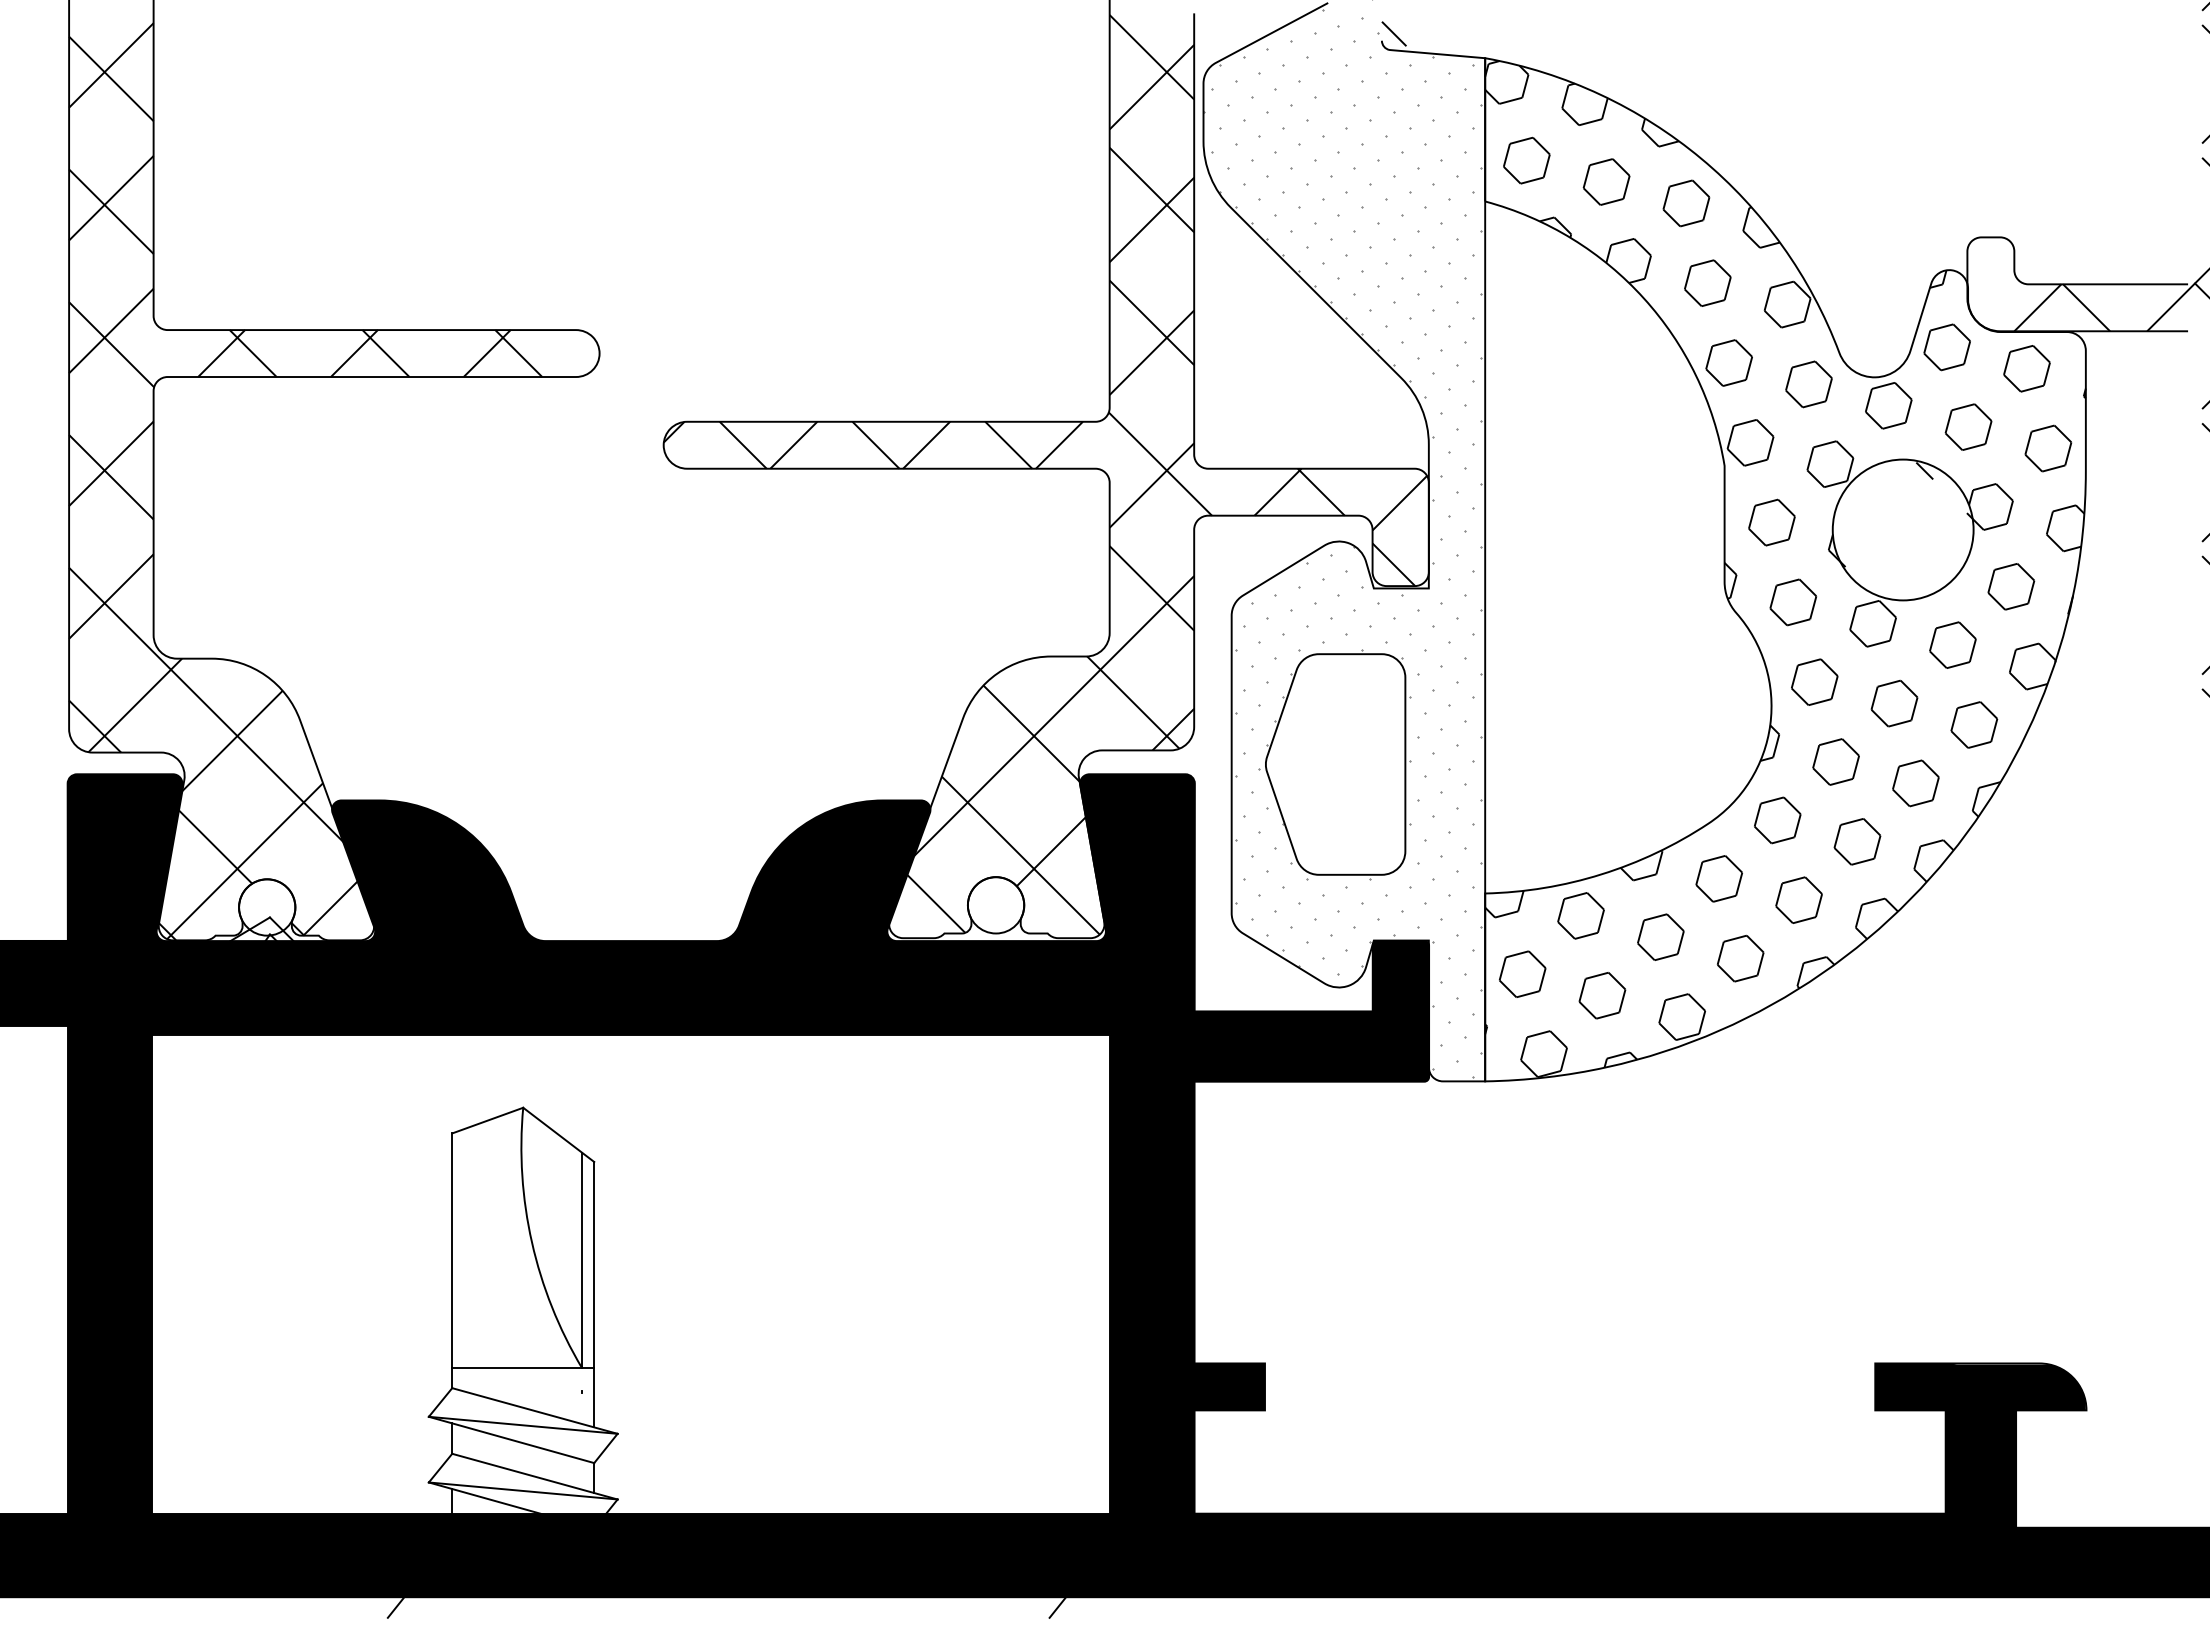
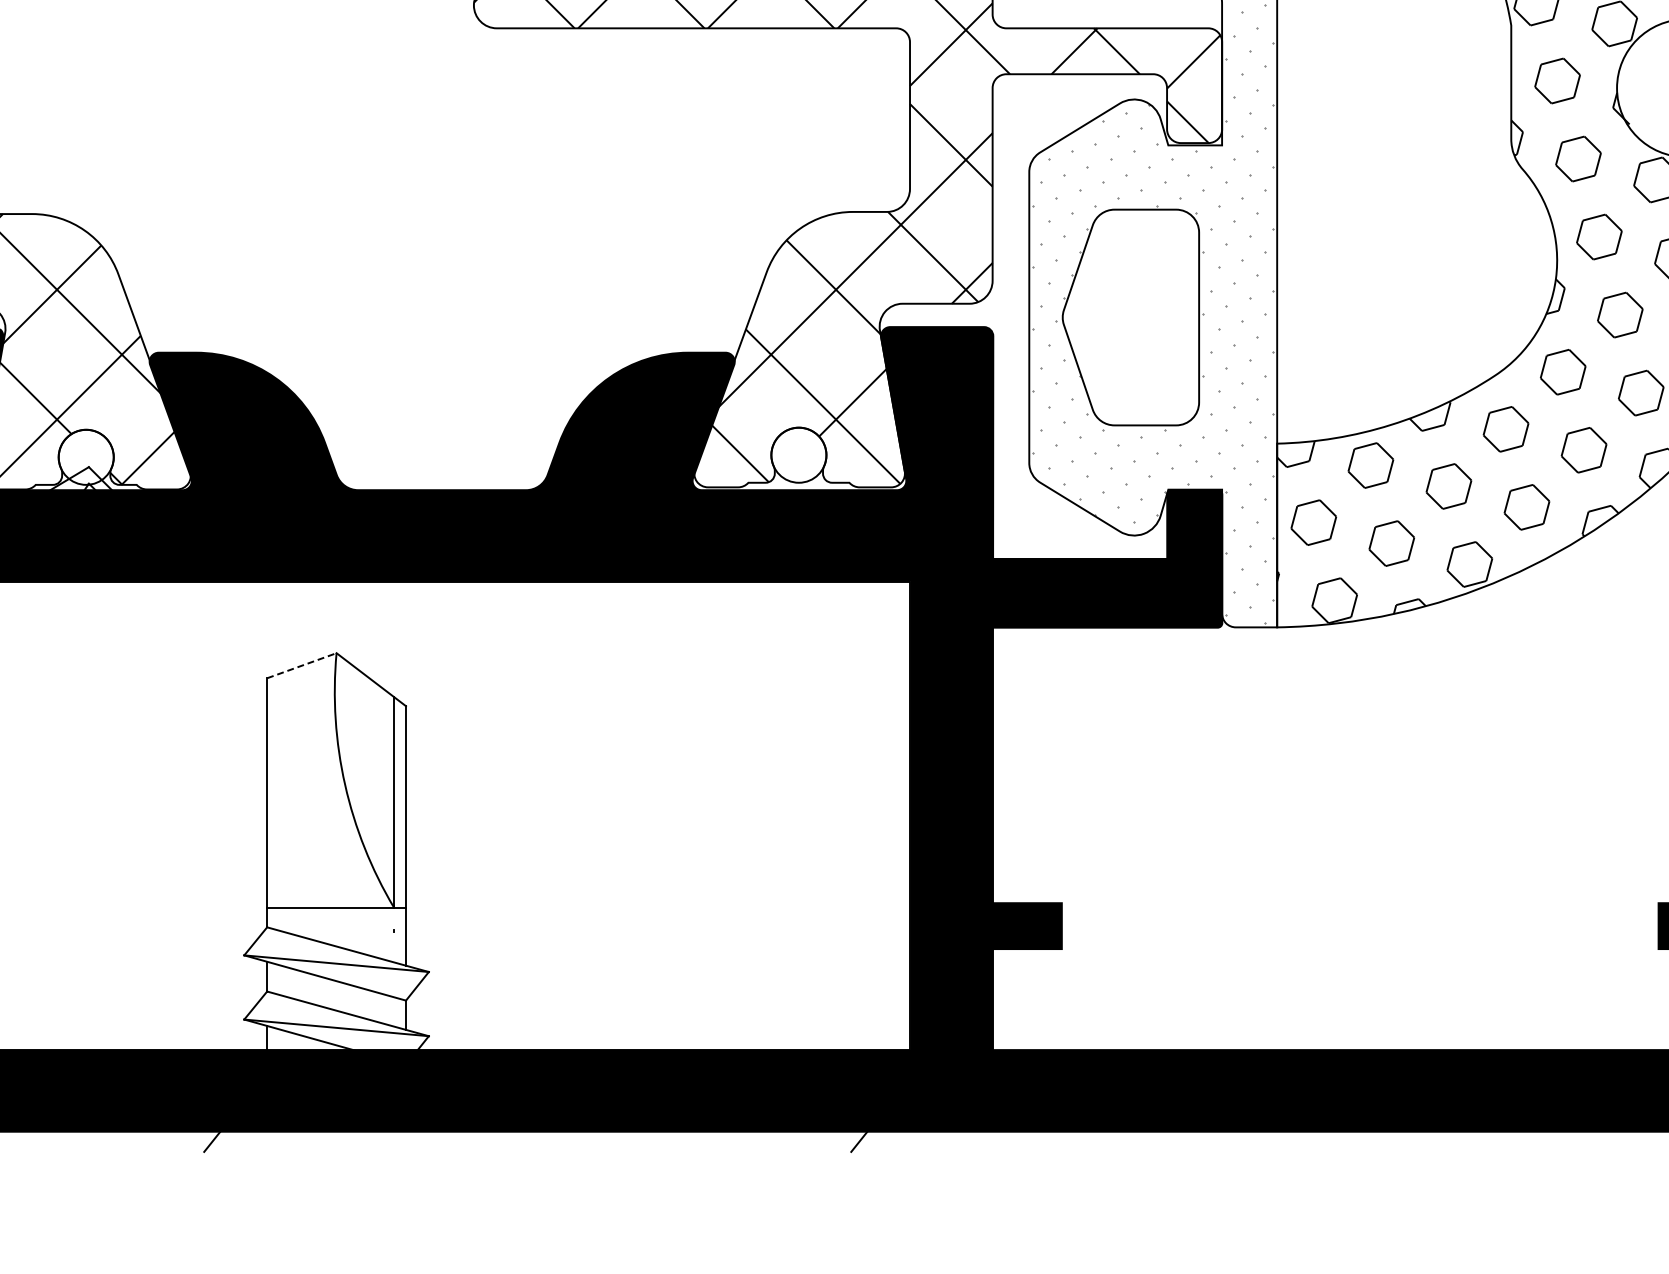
line: (487, 1120) -> (301, 665), solid -> dashed

